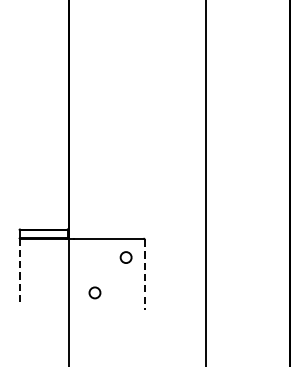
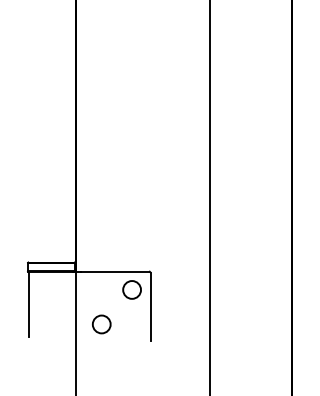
circle: (125, 257) -> (131, 289), size x1.67
line: (20, 272) -> (28, 304), dashed -> solid
line: (145, 275) -> (150, 307), dashed -> solid
circle: (94, 292) -> (101, 324), size x1.67

